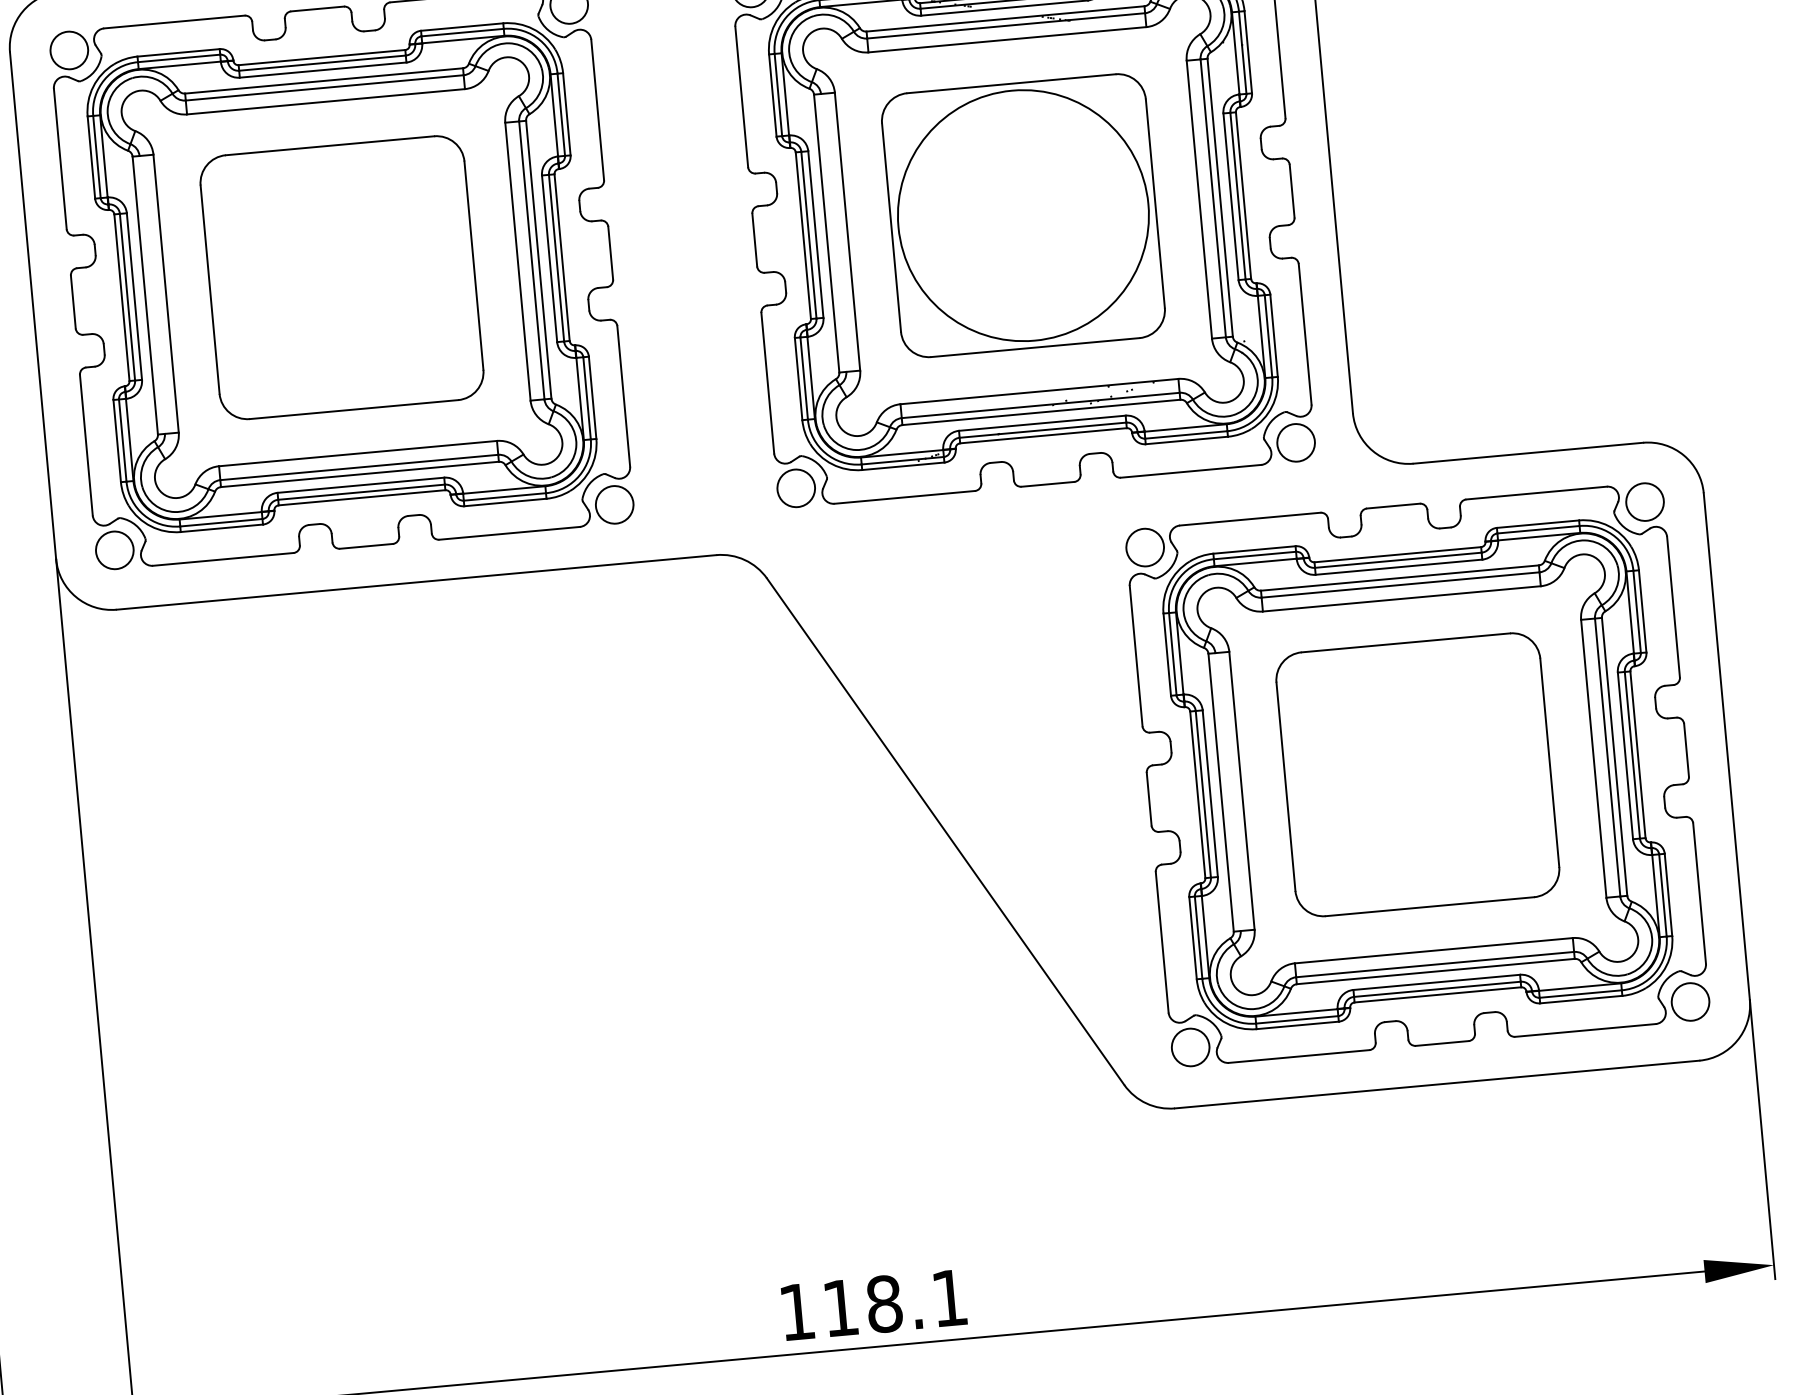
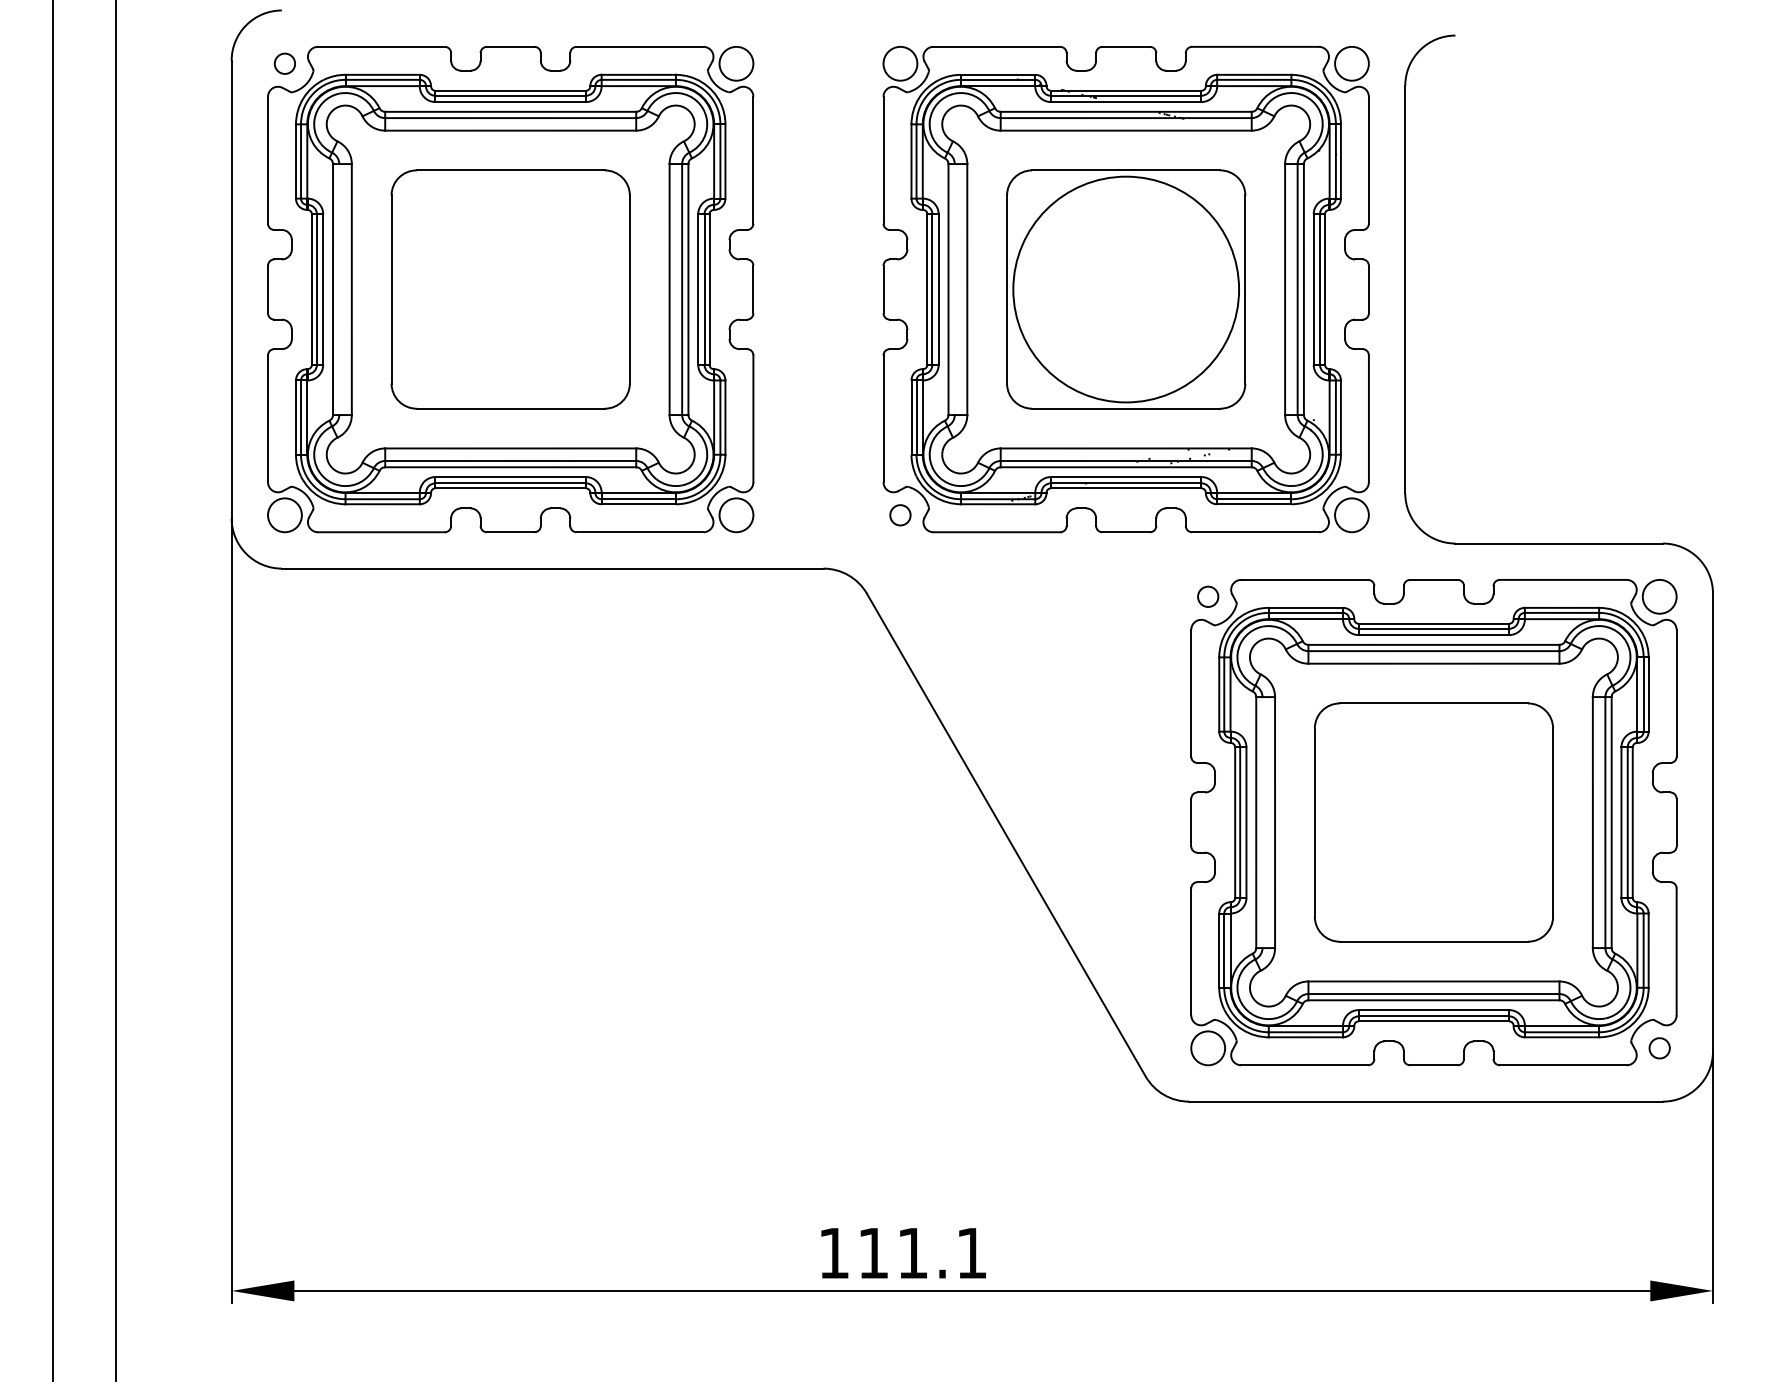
circle: (68, 50) -> (284, 63), size x0.6
circle: (796, 488) -> (900, 515), size x0.6
circle: (1145, 547) -> (1208, 596), size x0.6
circle: (1690, 1002) -> (1659, 1048), size x0.6
text: (883, 1304) -> (912, 1253), 118.1 -> 111.1

